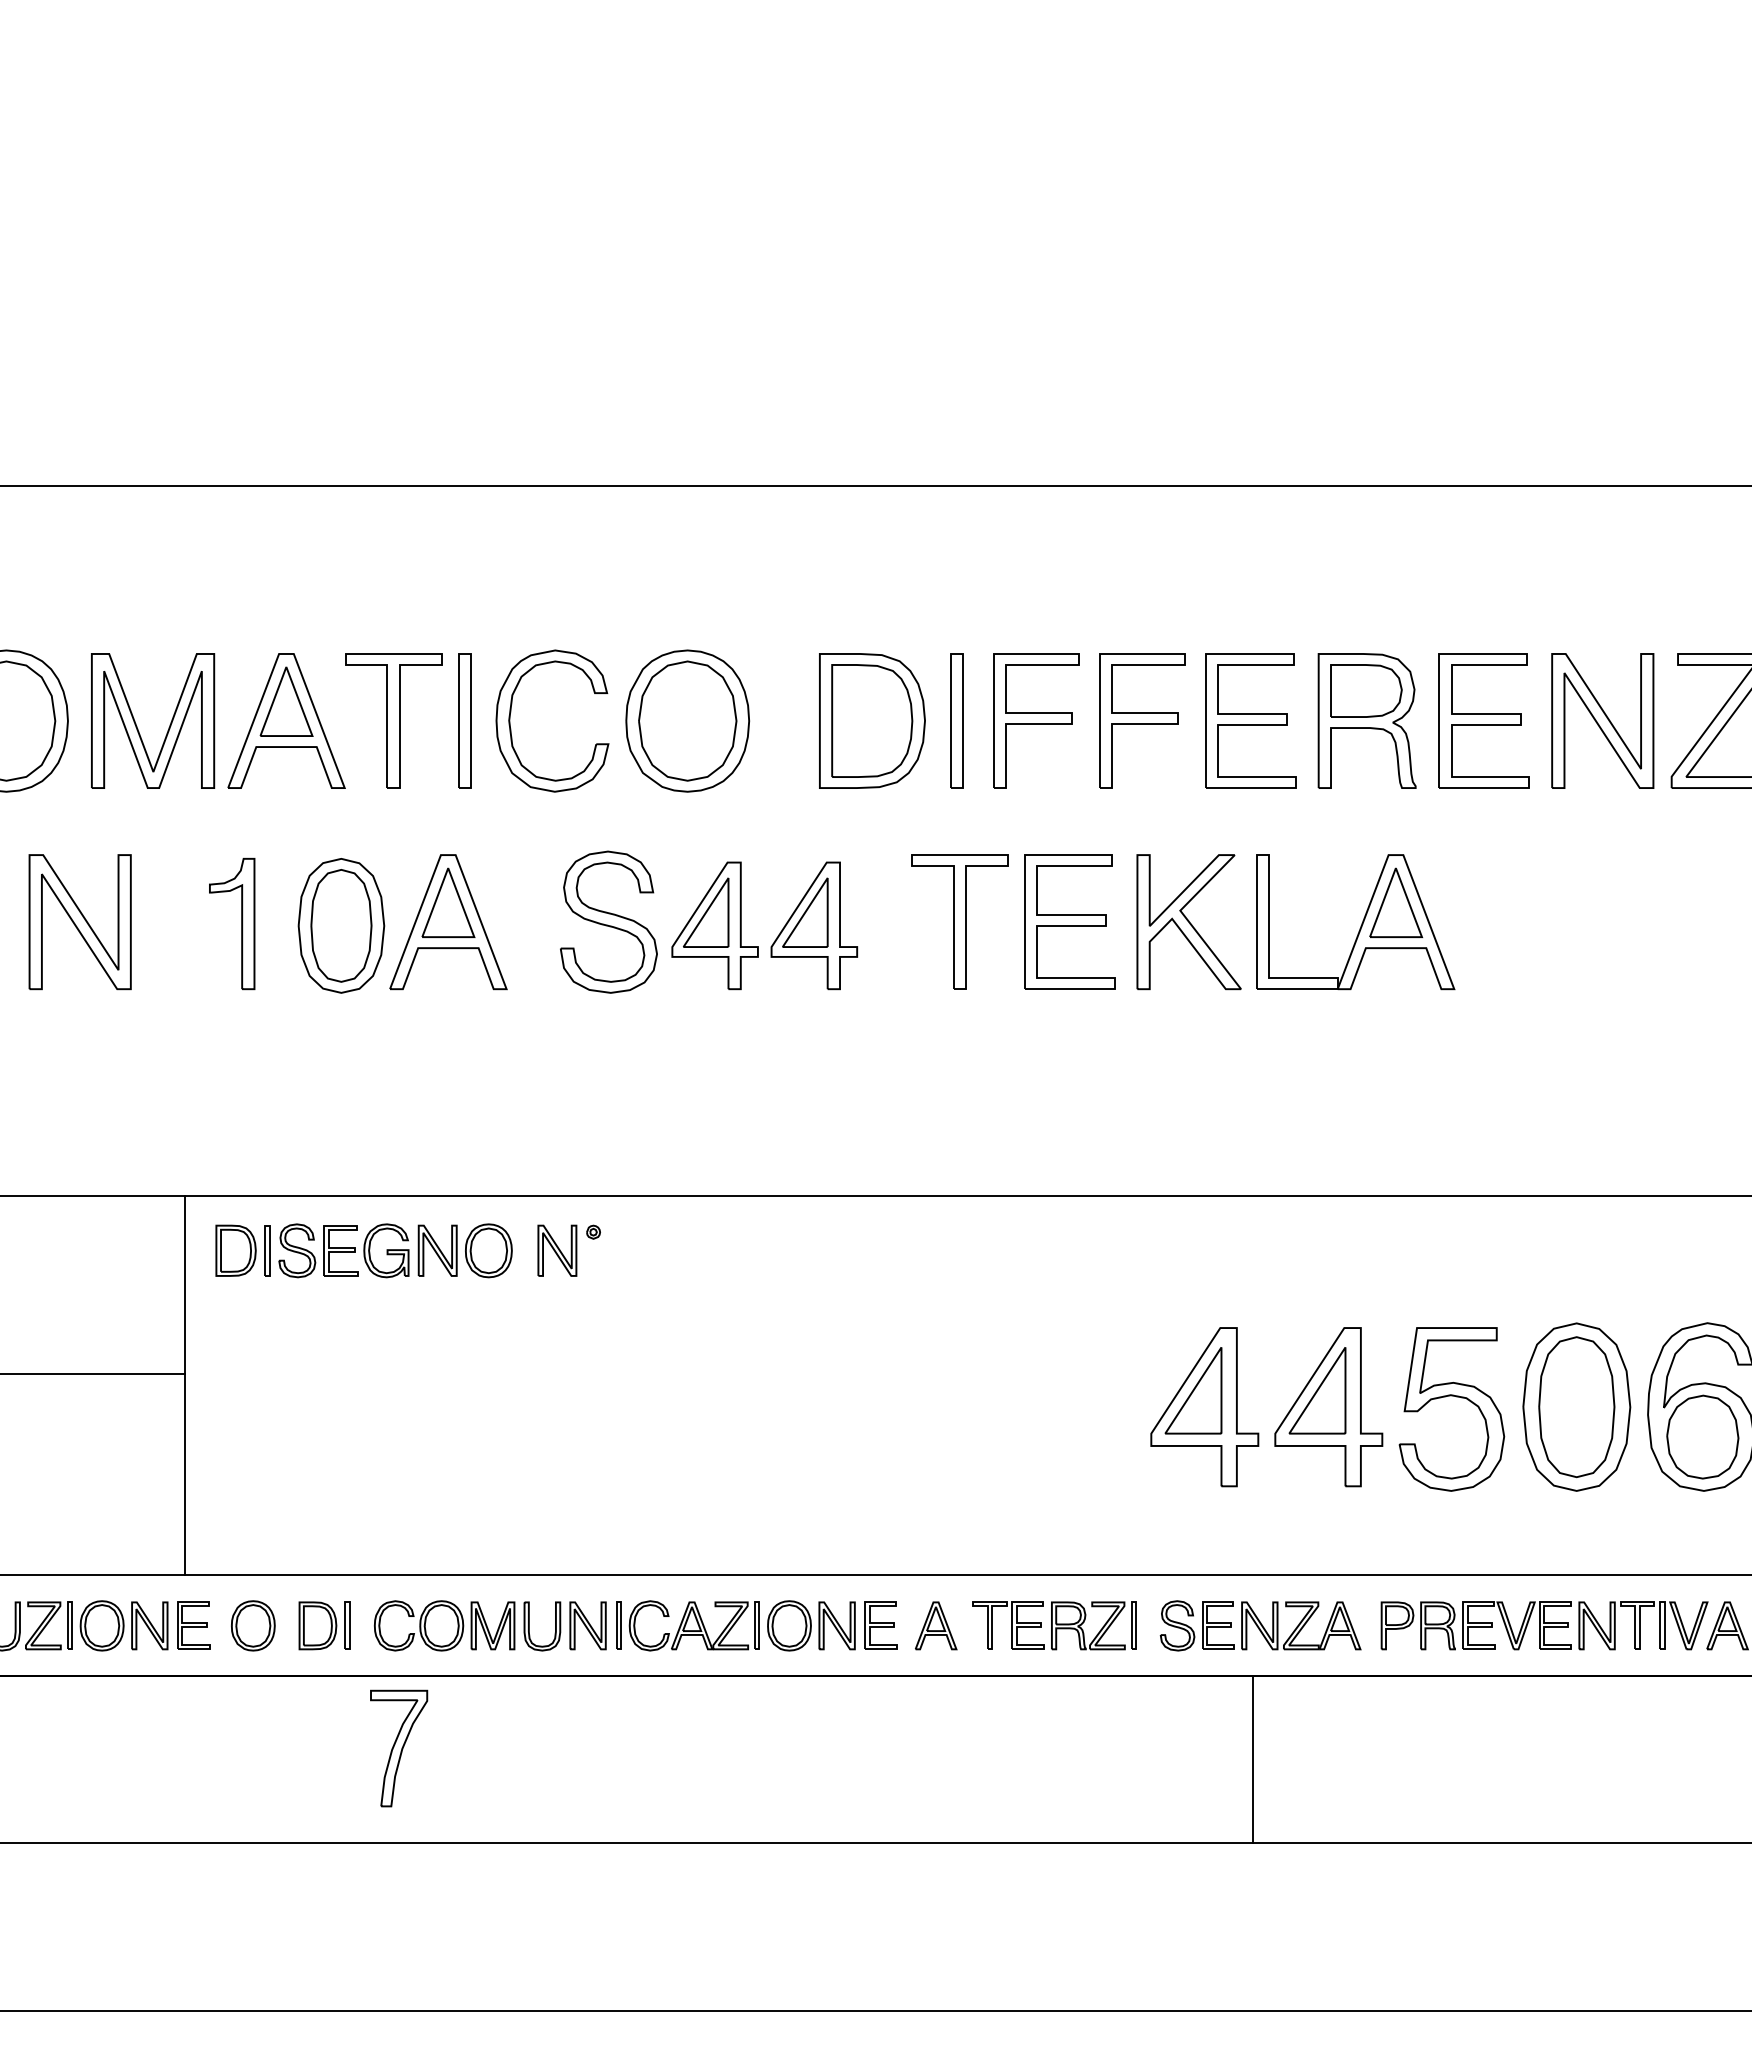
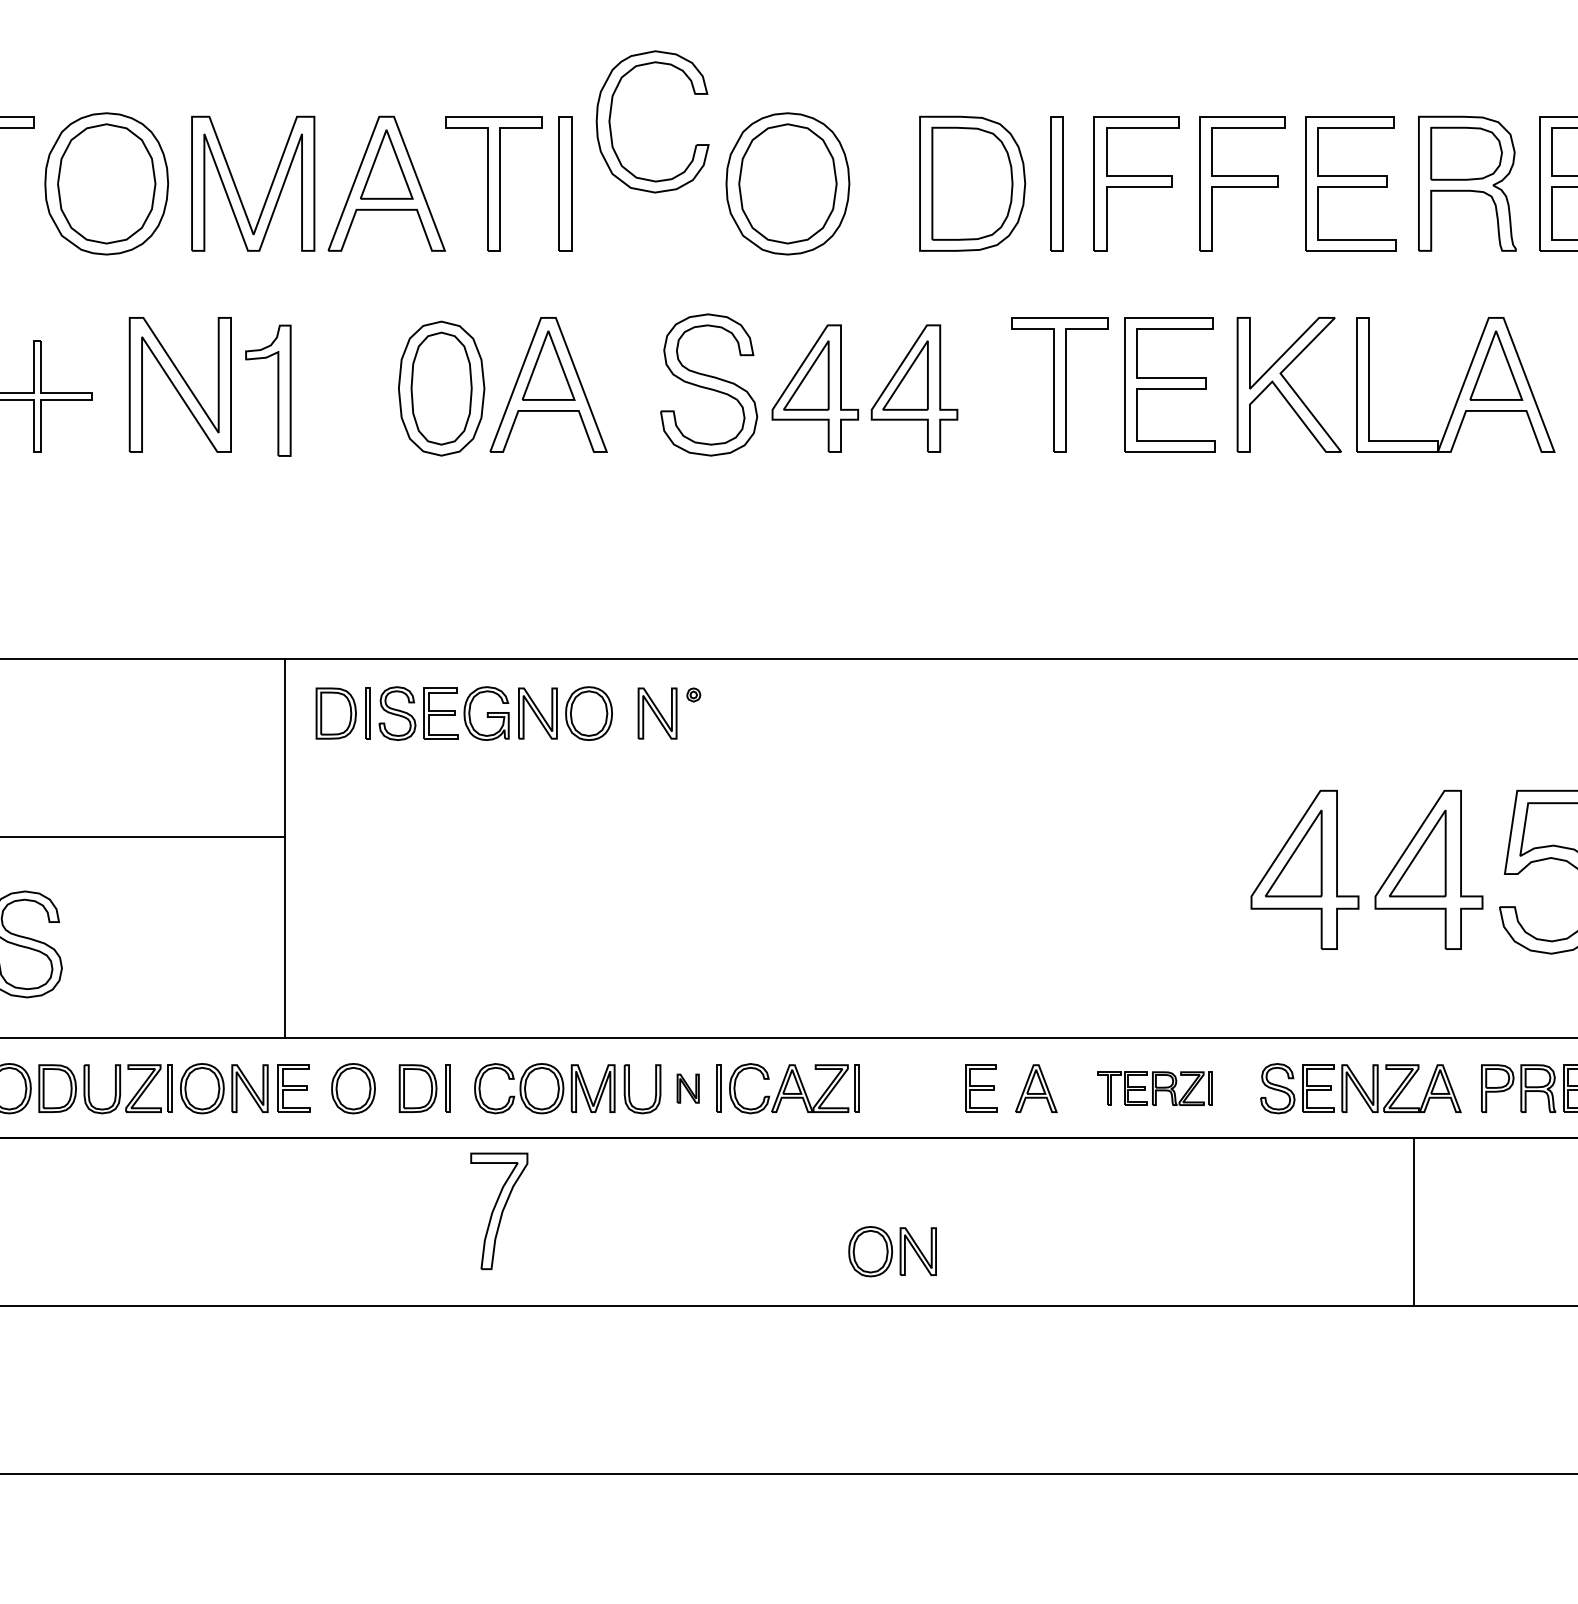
part: (511, 712) -> (611, 113), moved
part: (241, 923) -> (277, 390), moved
part: (587, 1625) -> (687, 1088), size x0.6
part: (811, 1625) -> (892, 1251), moved
part: (1054, 1625) -> (1154, 1088), size x0.7
line: (1253, 1759) -> (1413, 1222), moved

